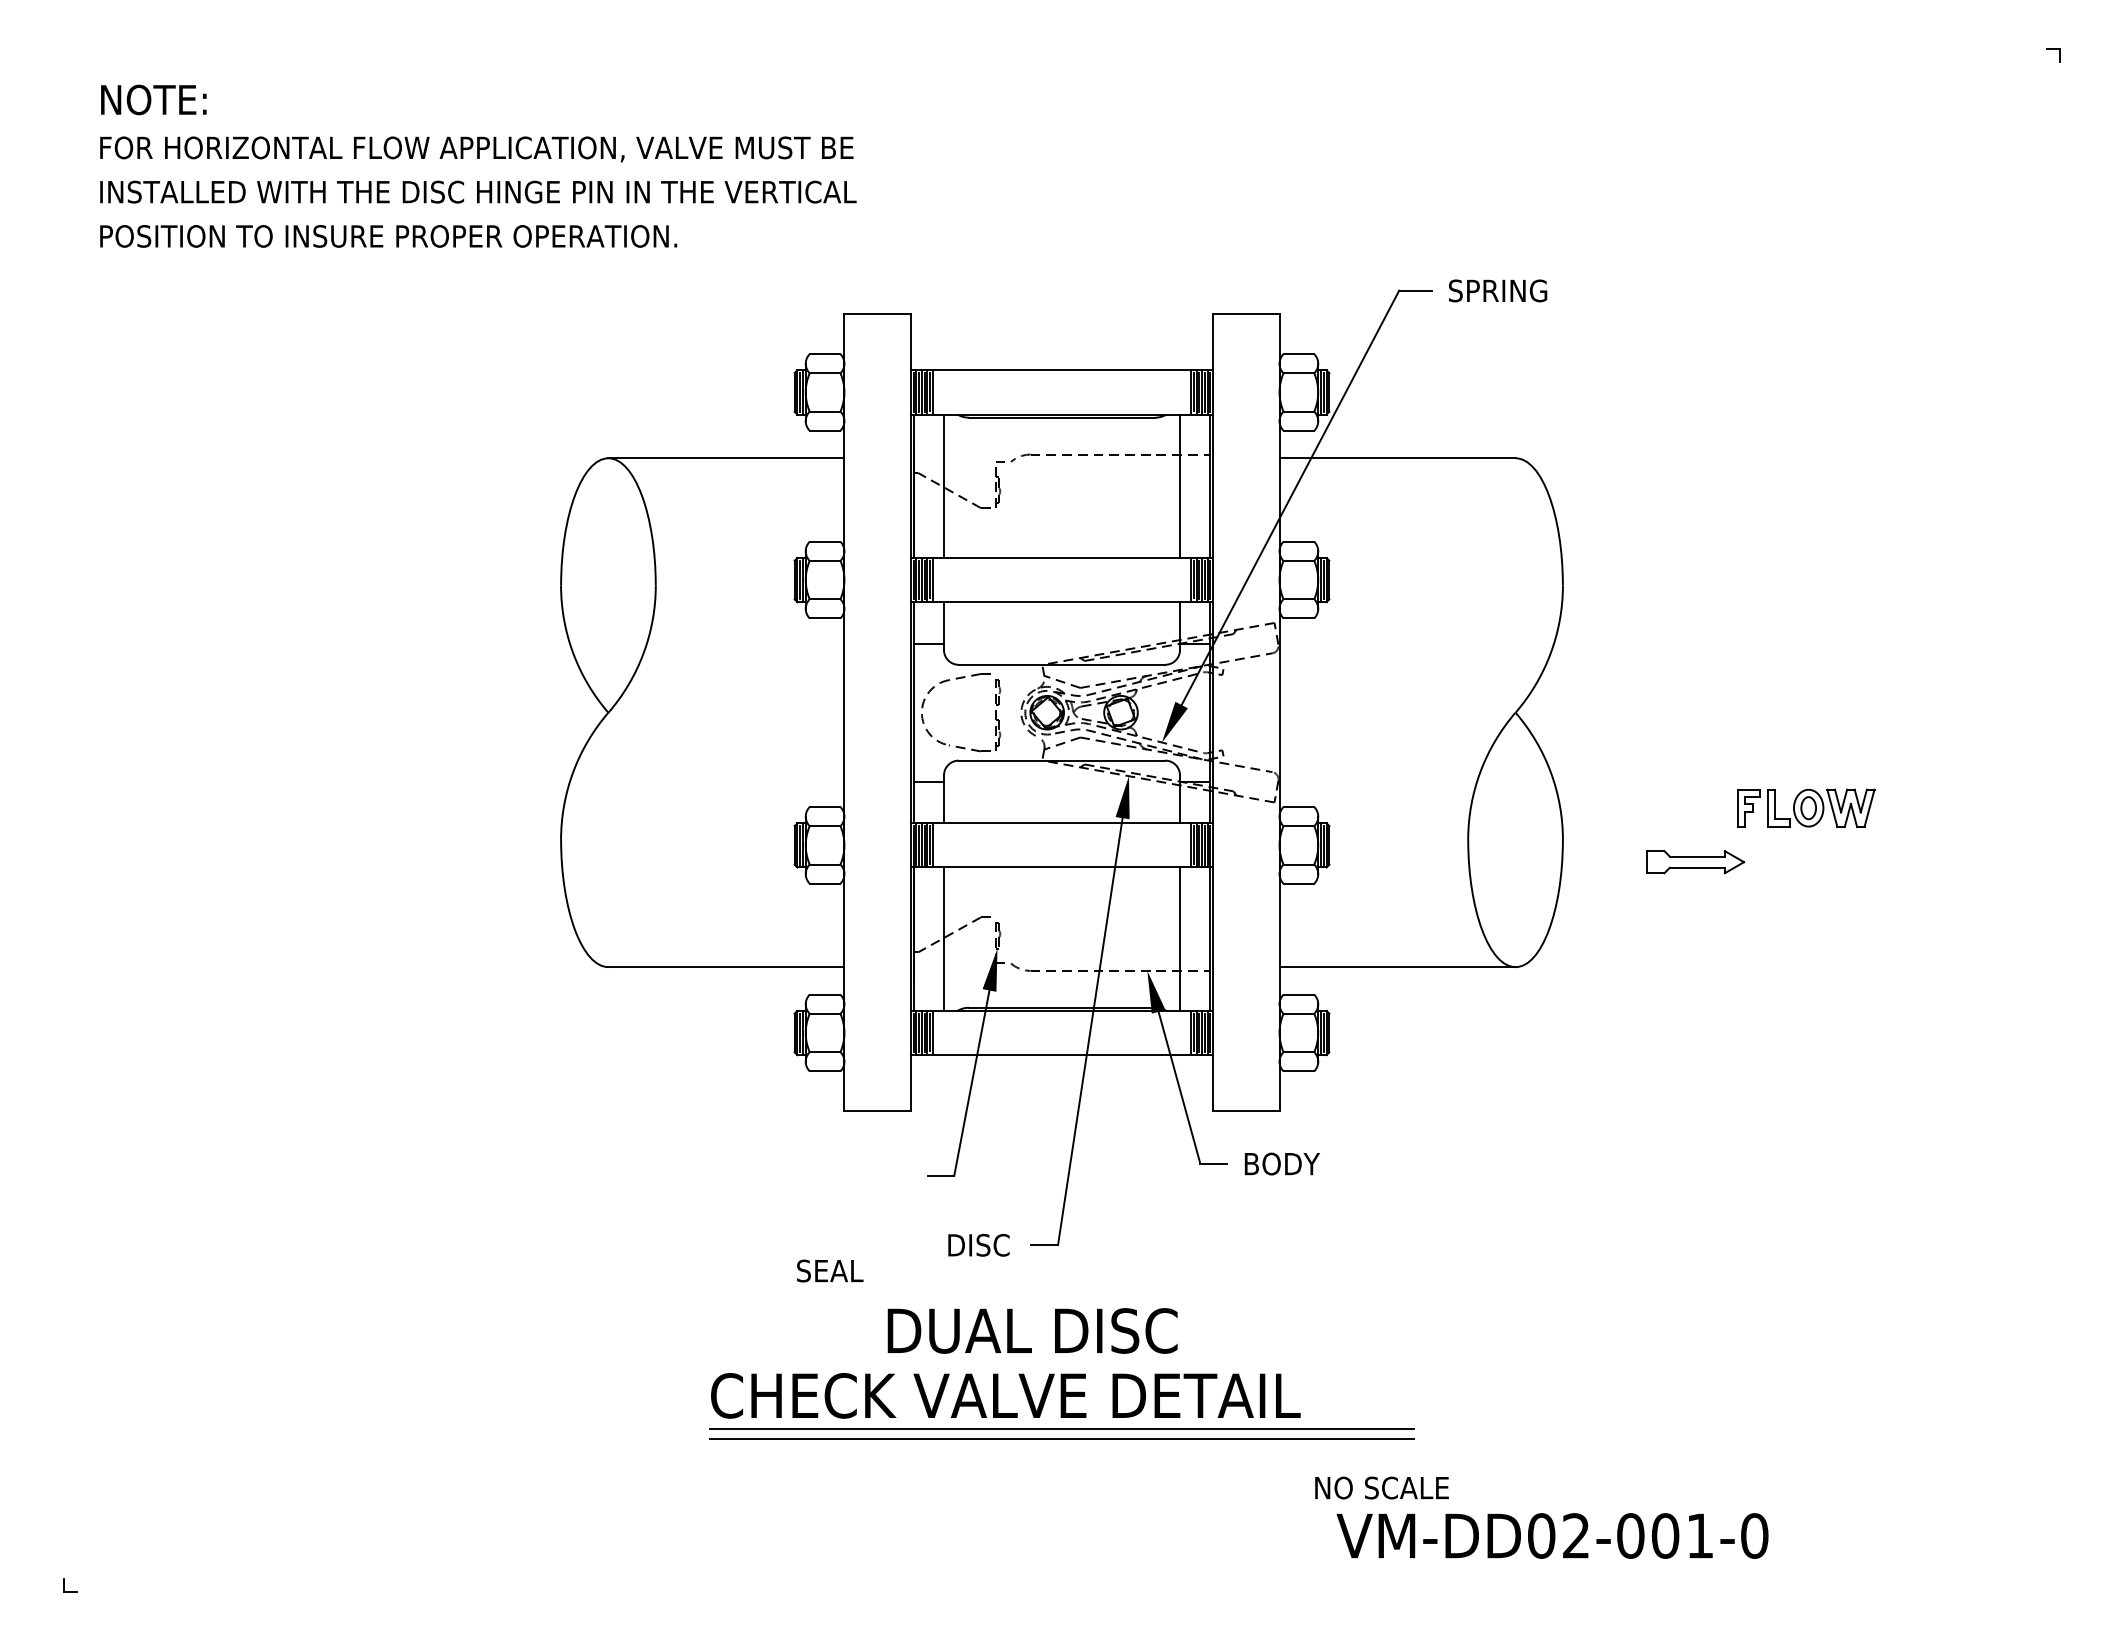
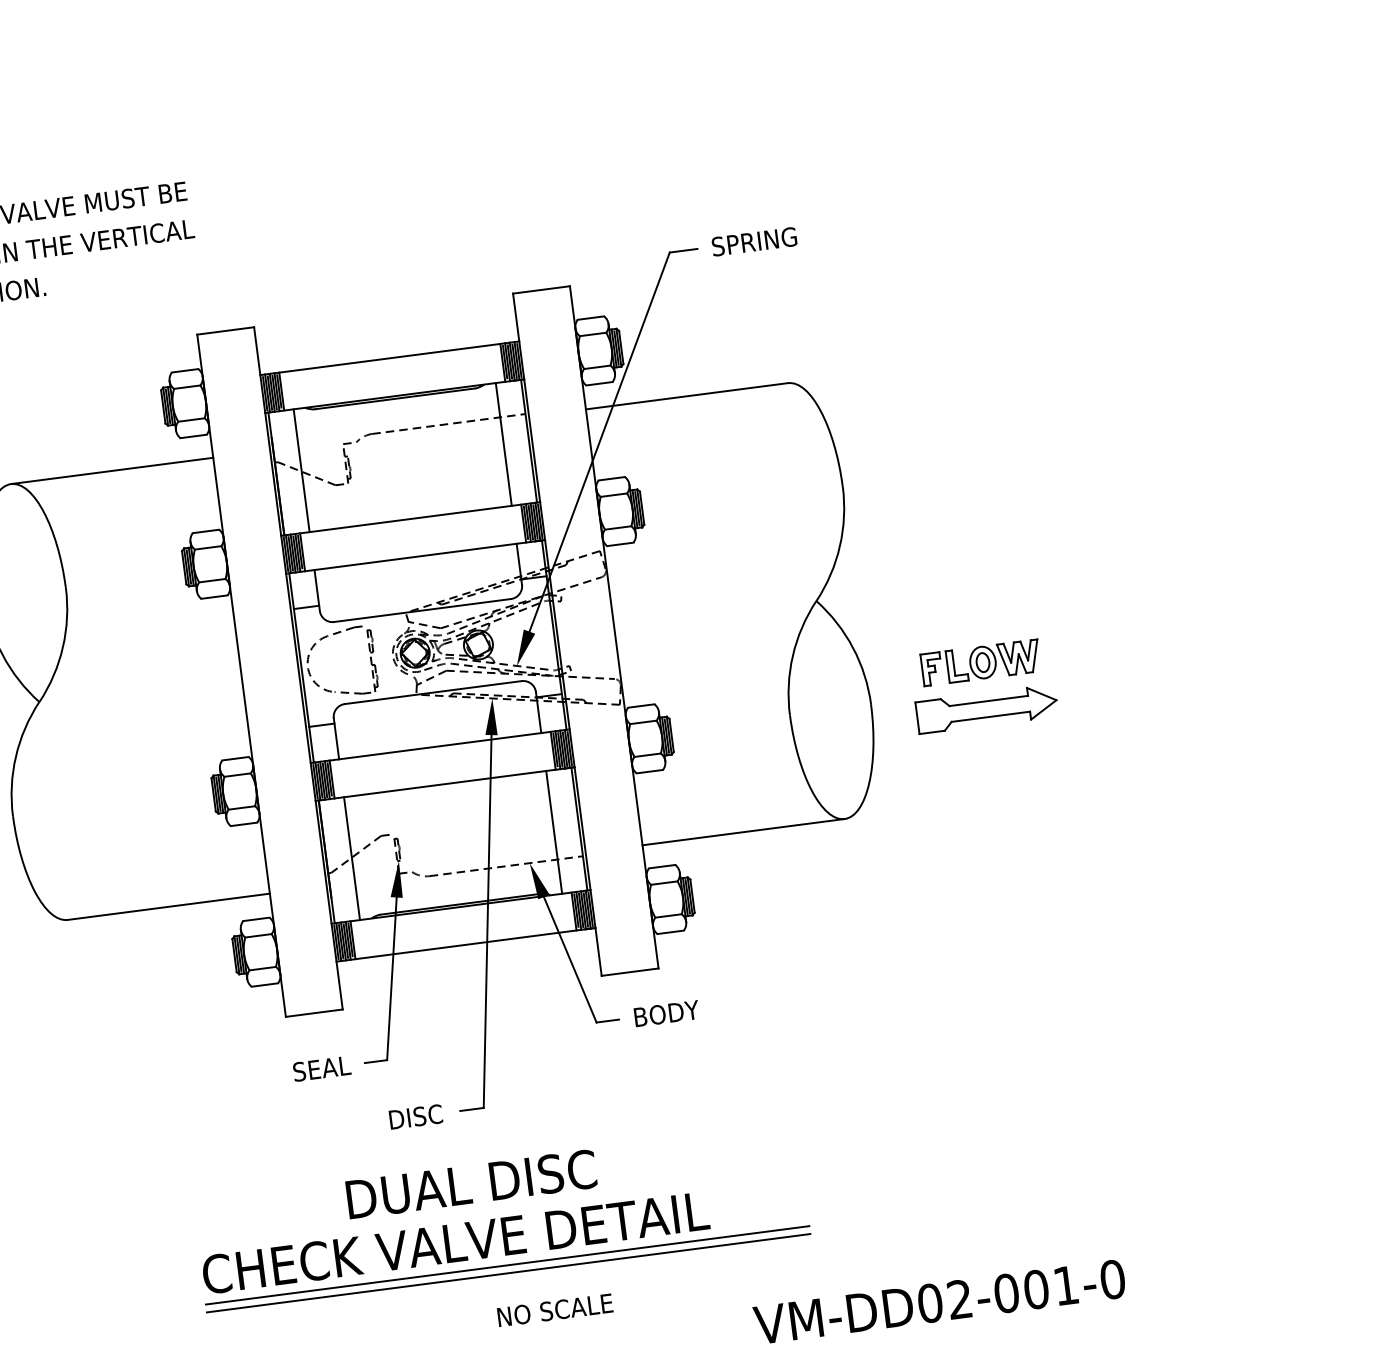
part: (1806, 807) -> (981, 662), moved
part: (1695, 861) -> (987, 708), size x1.67
text: (830, 1270) -> (322, 1068), moved
text: (1381, 1487) -> (554, 1309), moved

